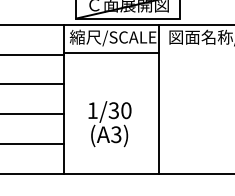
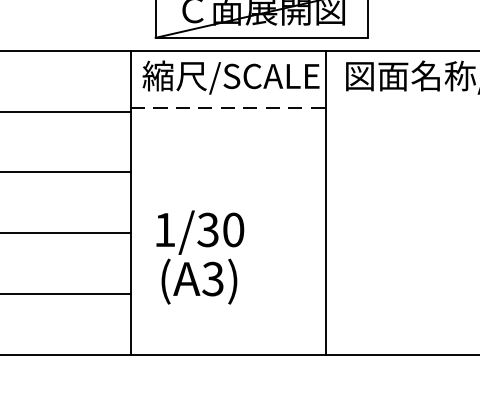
line: (111, 53) -> (227, 109), solid -> dashed
text: (109, 124) -> (199, 258), moved

